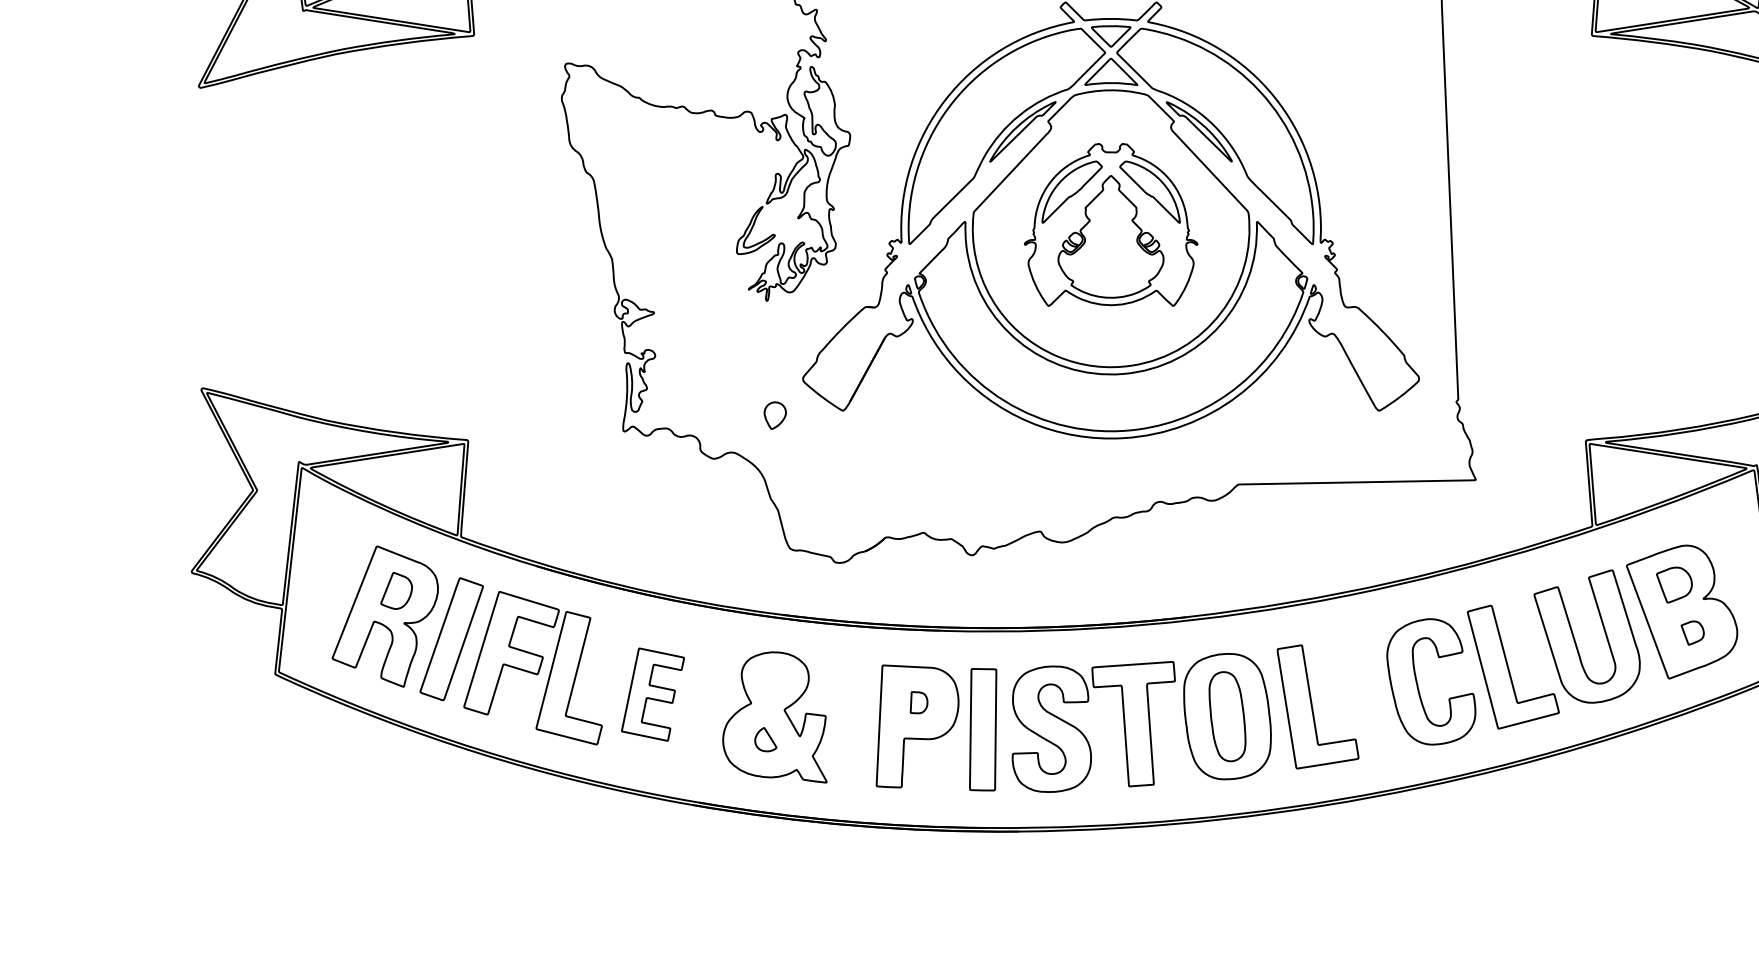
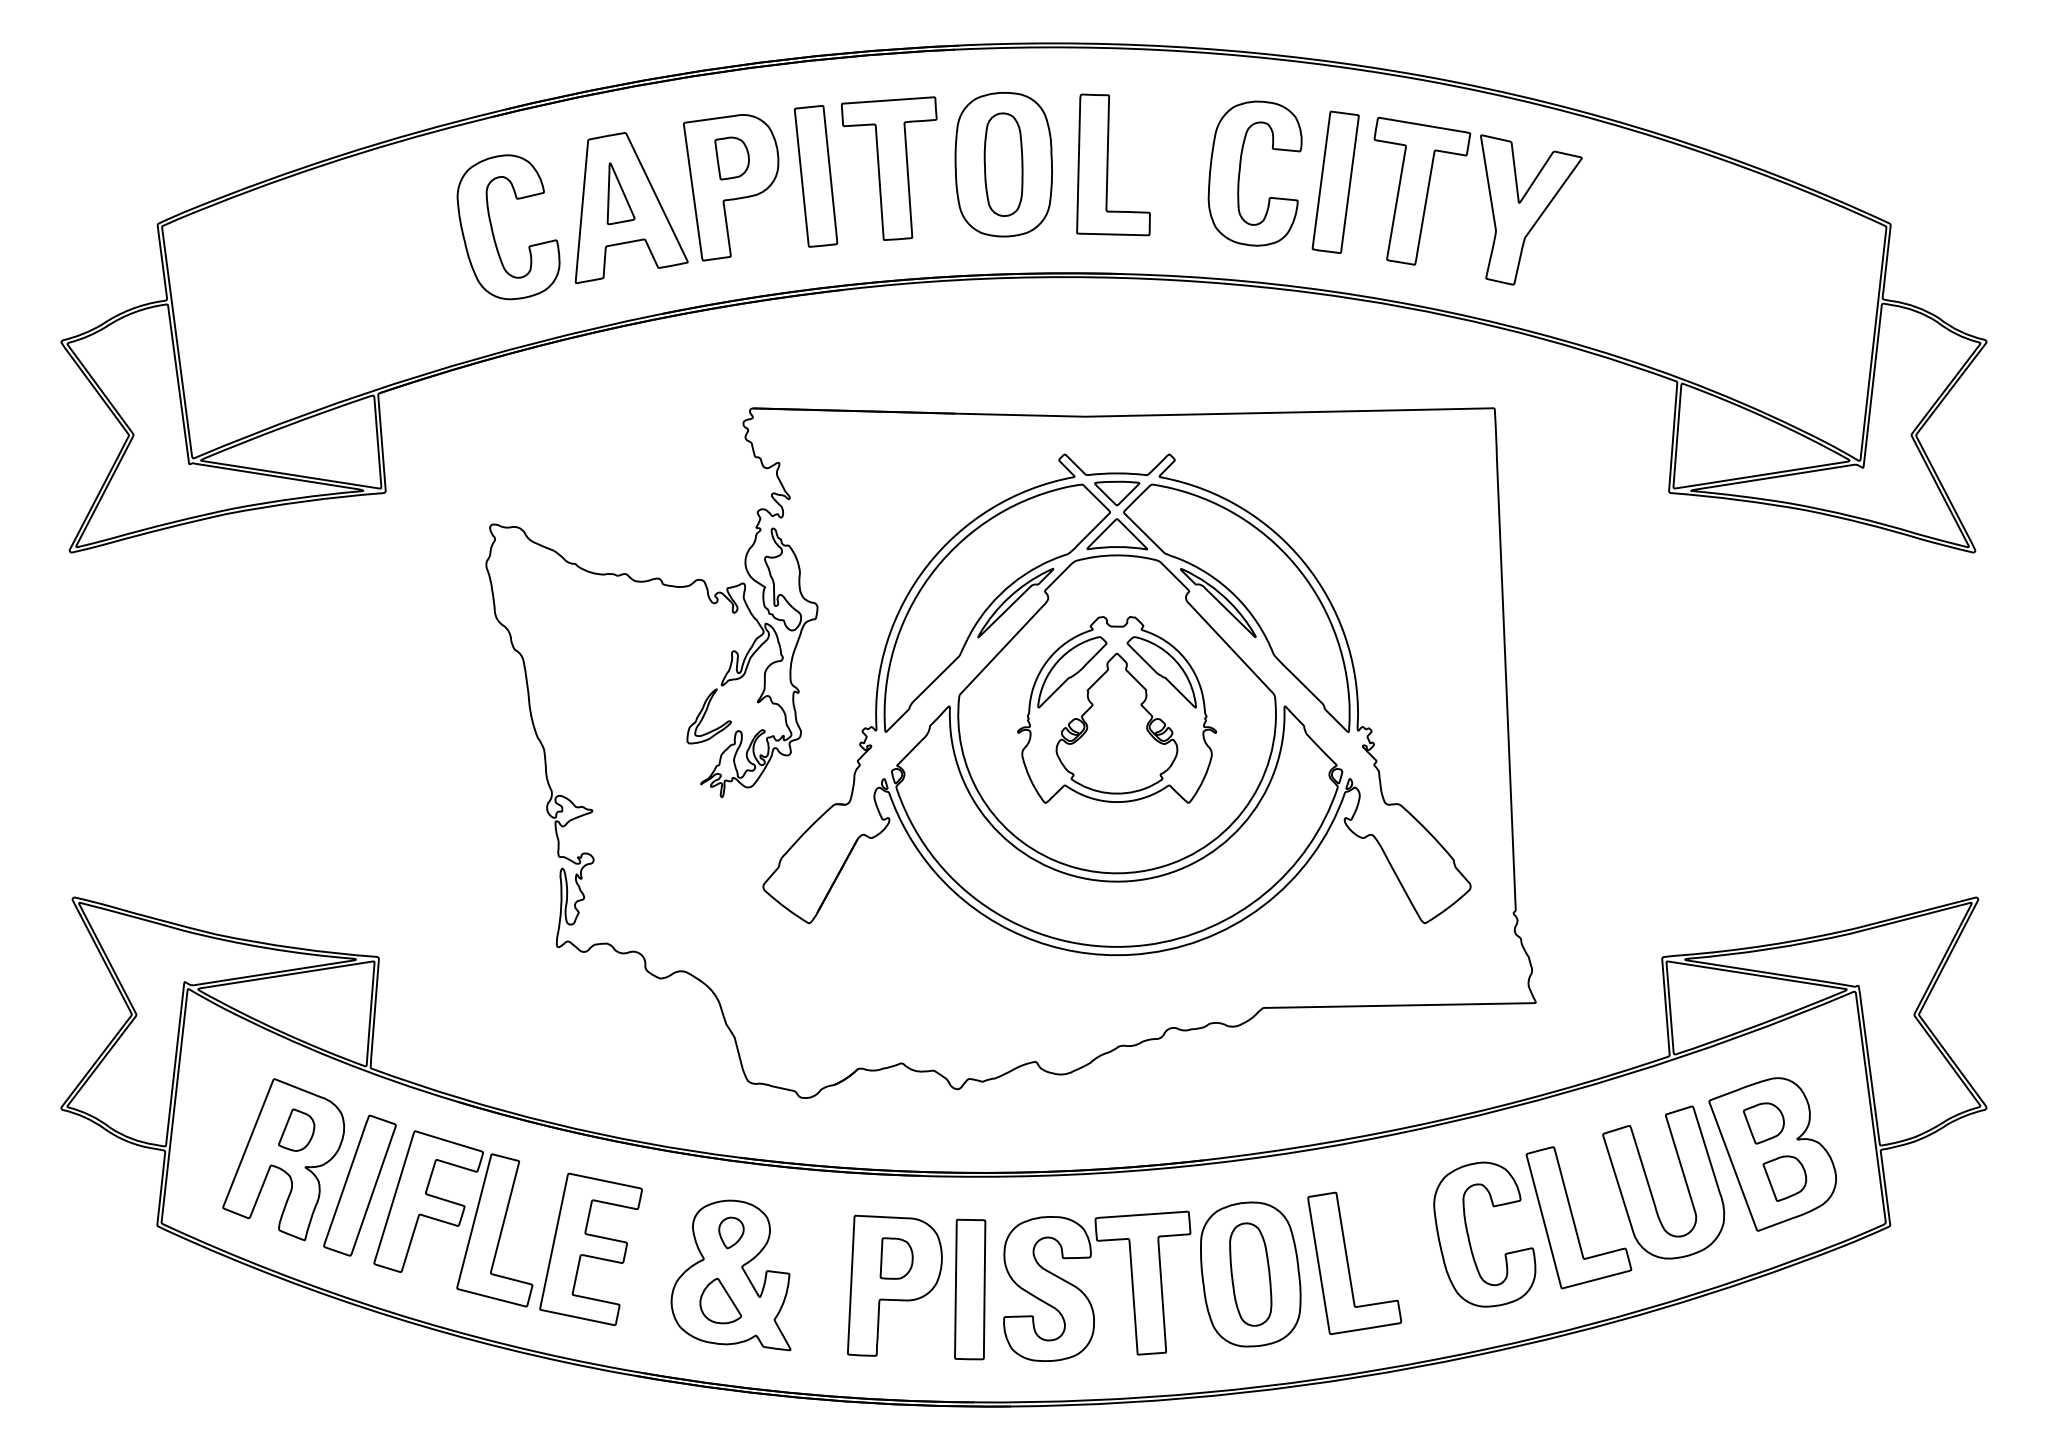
part: (775, 415) -> (731, 1232), moved
part: (1692, 633) -> (1784, 1178), size x1.67
part: (652, 693) -> (590, 1248), size x1.43
part: (919, 702) -> (896, 1258), size x1.67
part: (765, 739) -> (720, 1300), size x1.67

